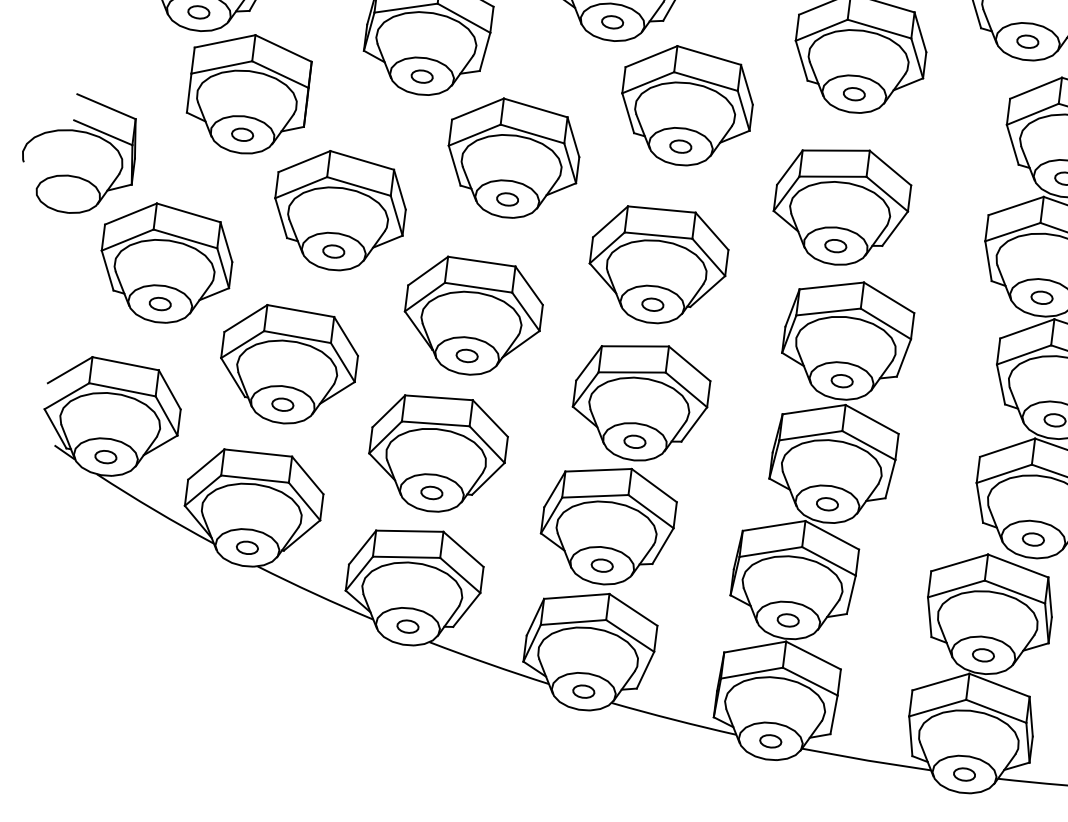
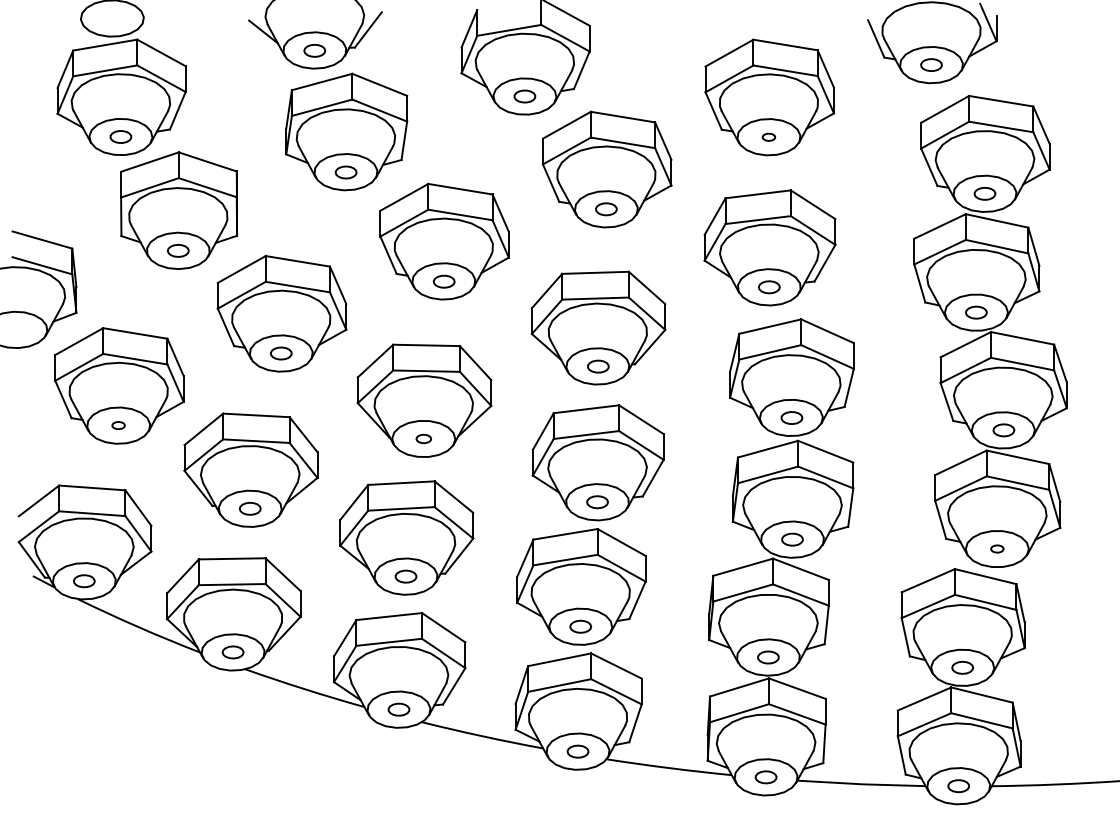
part: (853, 94) -> (768, 137), size x0.6
part: (160, 303) -> (118, 425), size x0.6
part: (466, 355) -> (423, 438), size x0.7
part: (1033, 539) -> (997, 548), size x0.6

